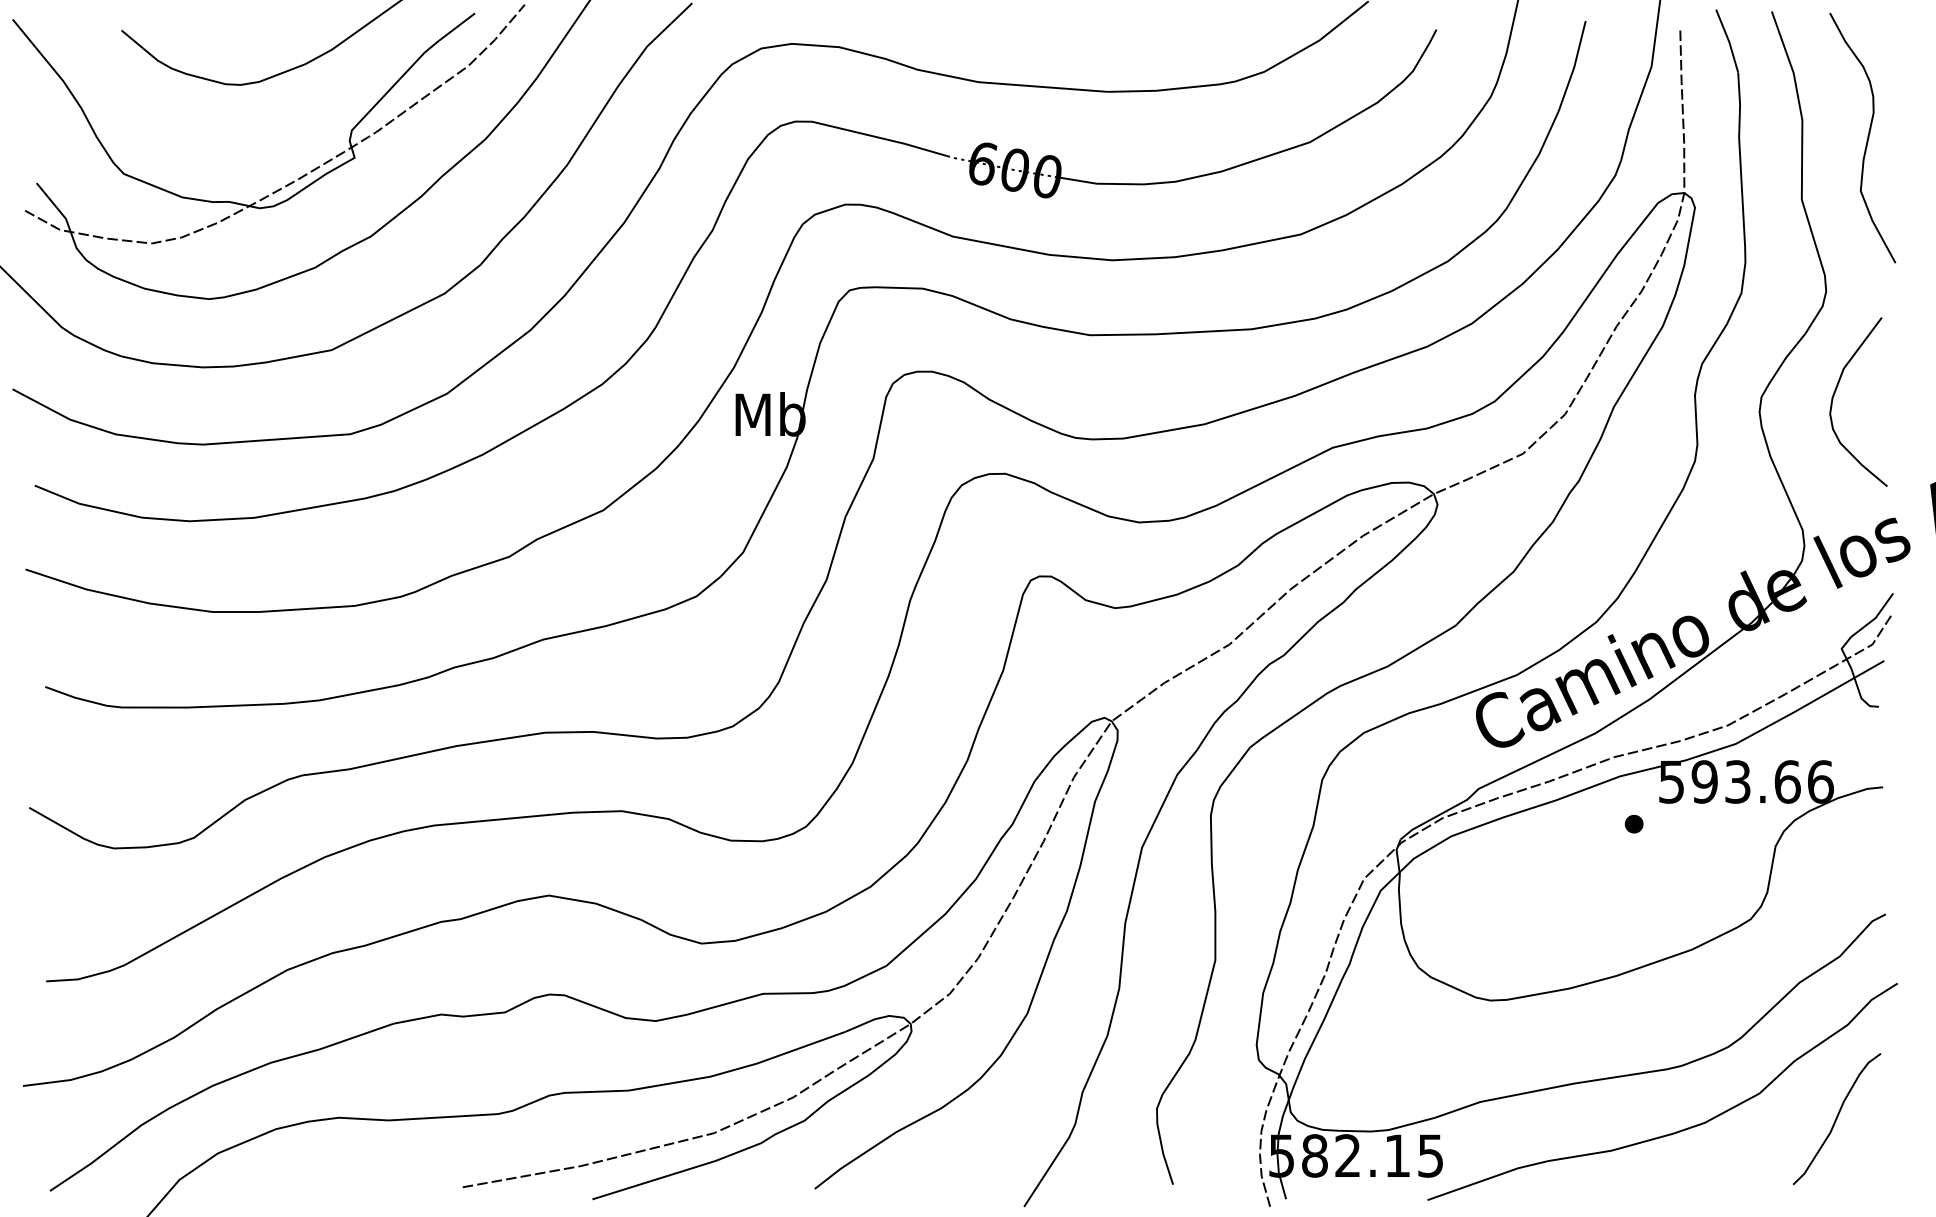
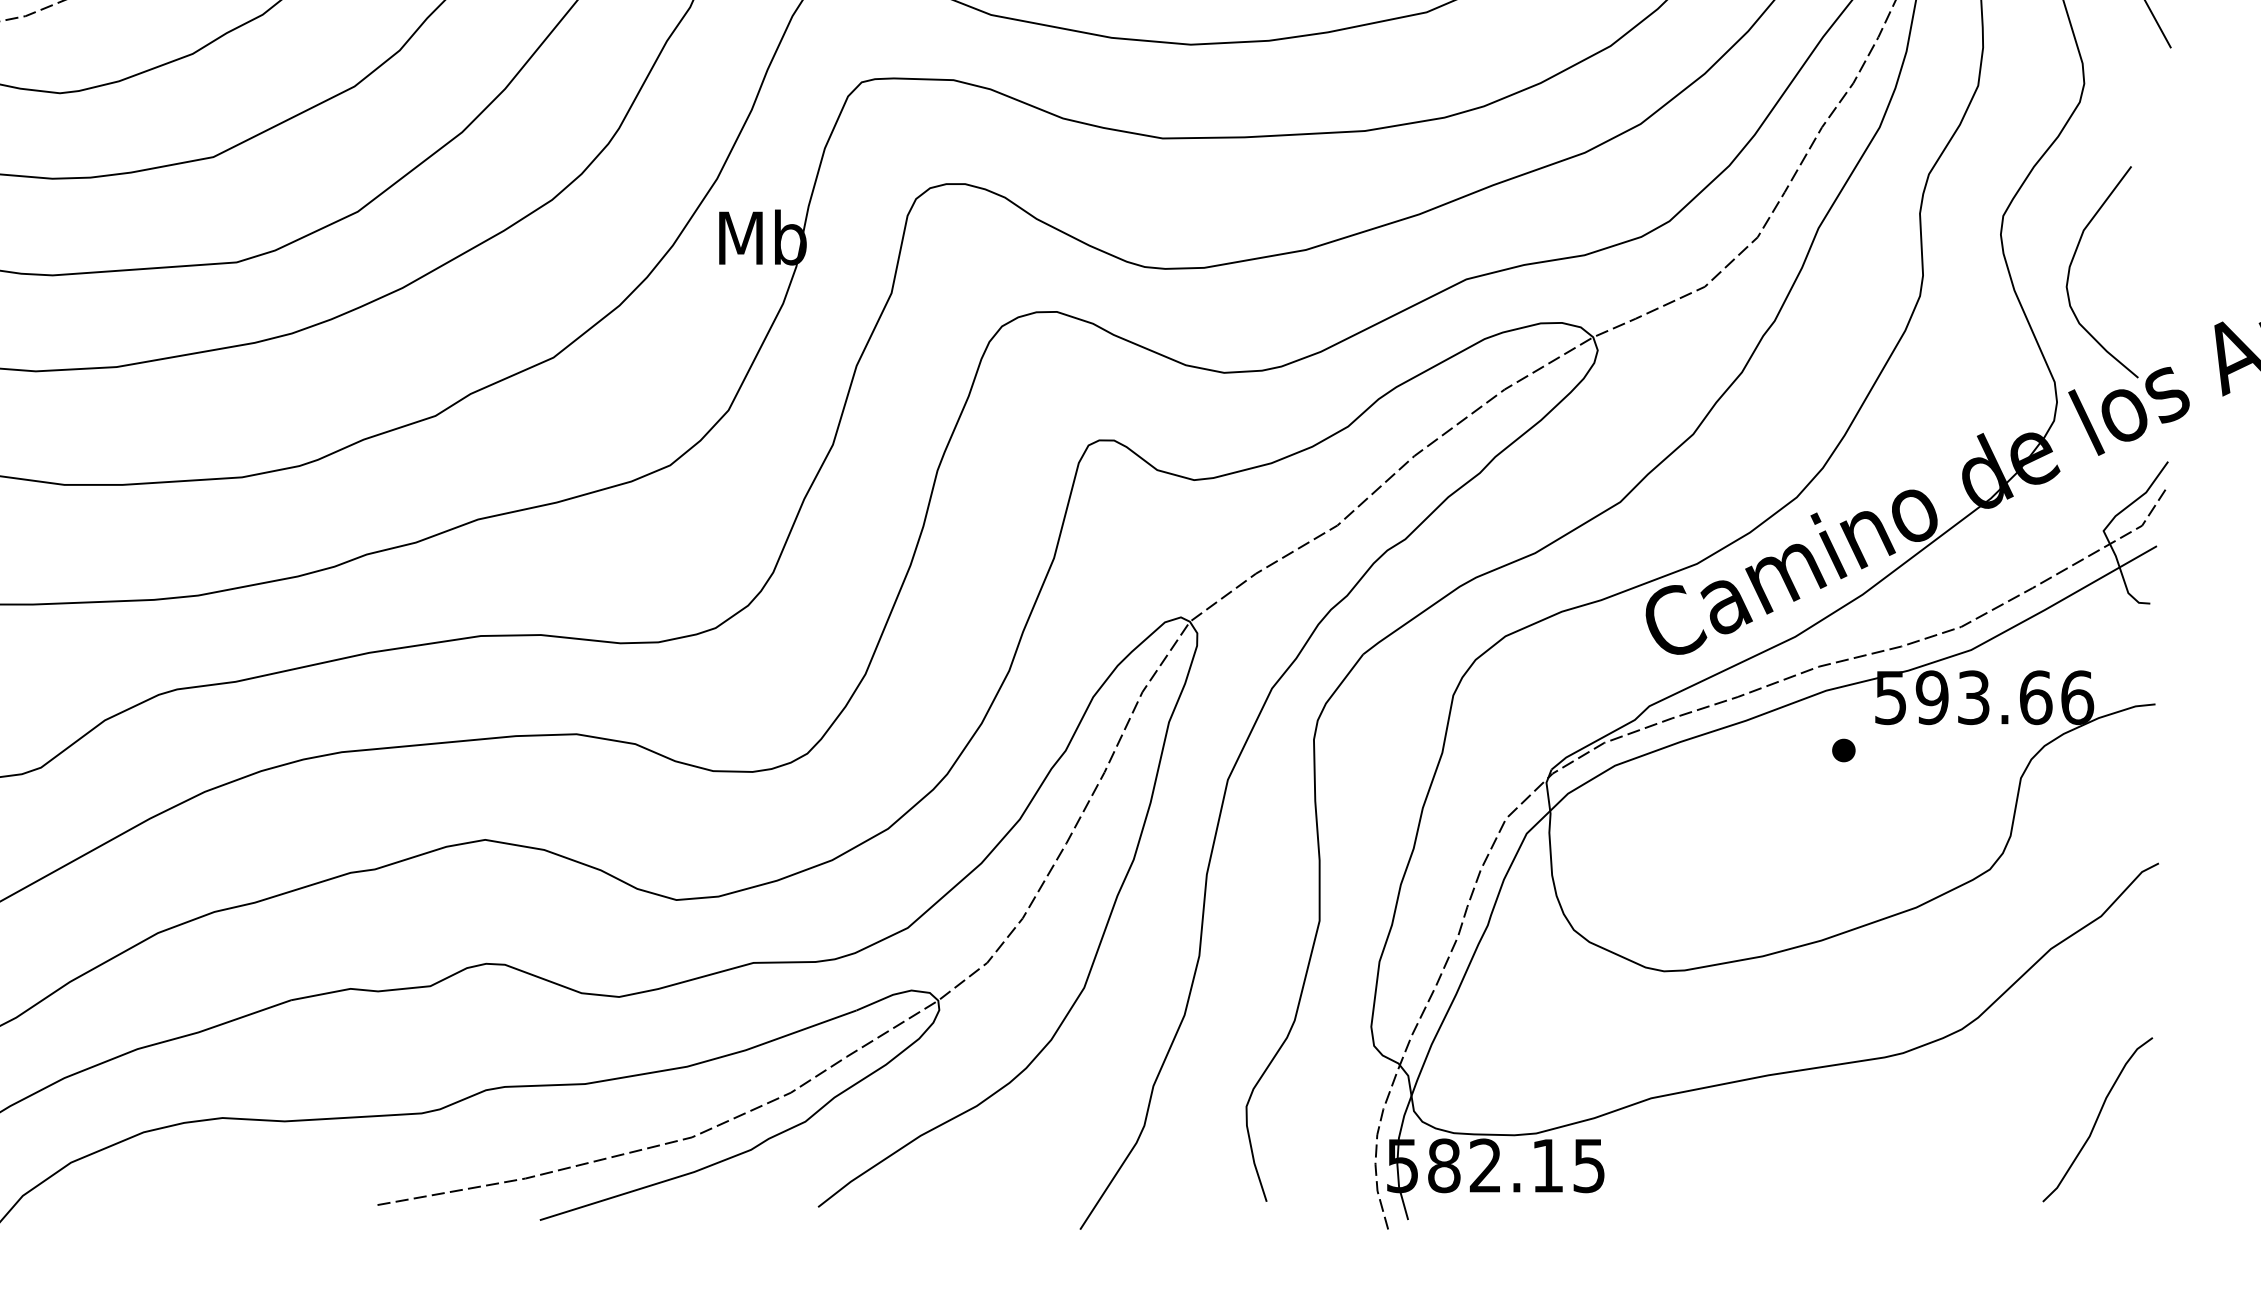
curve: (1835, 393) -> (2073, 261), moved
curve: (1676, 1131) -> (1896, 1135), removed

